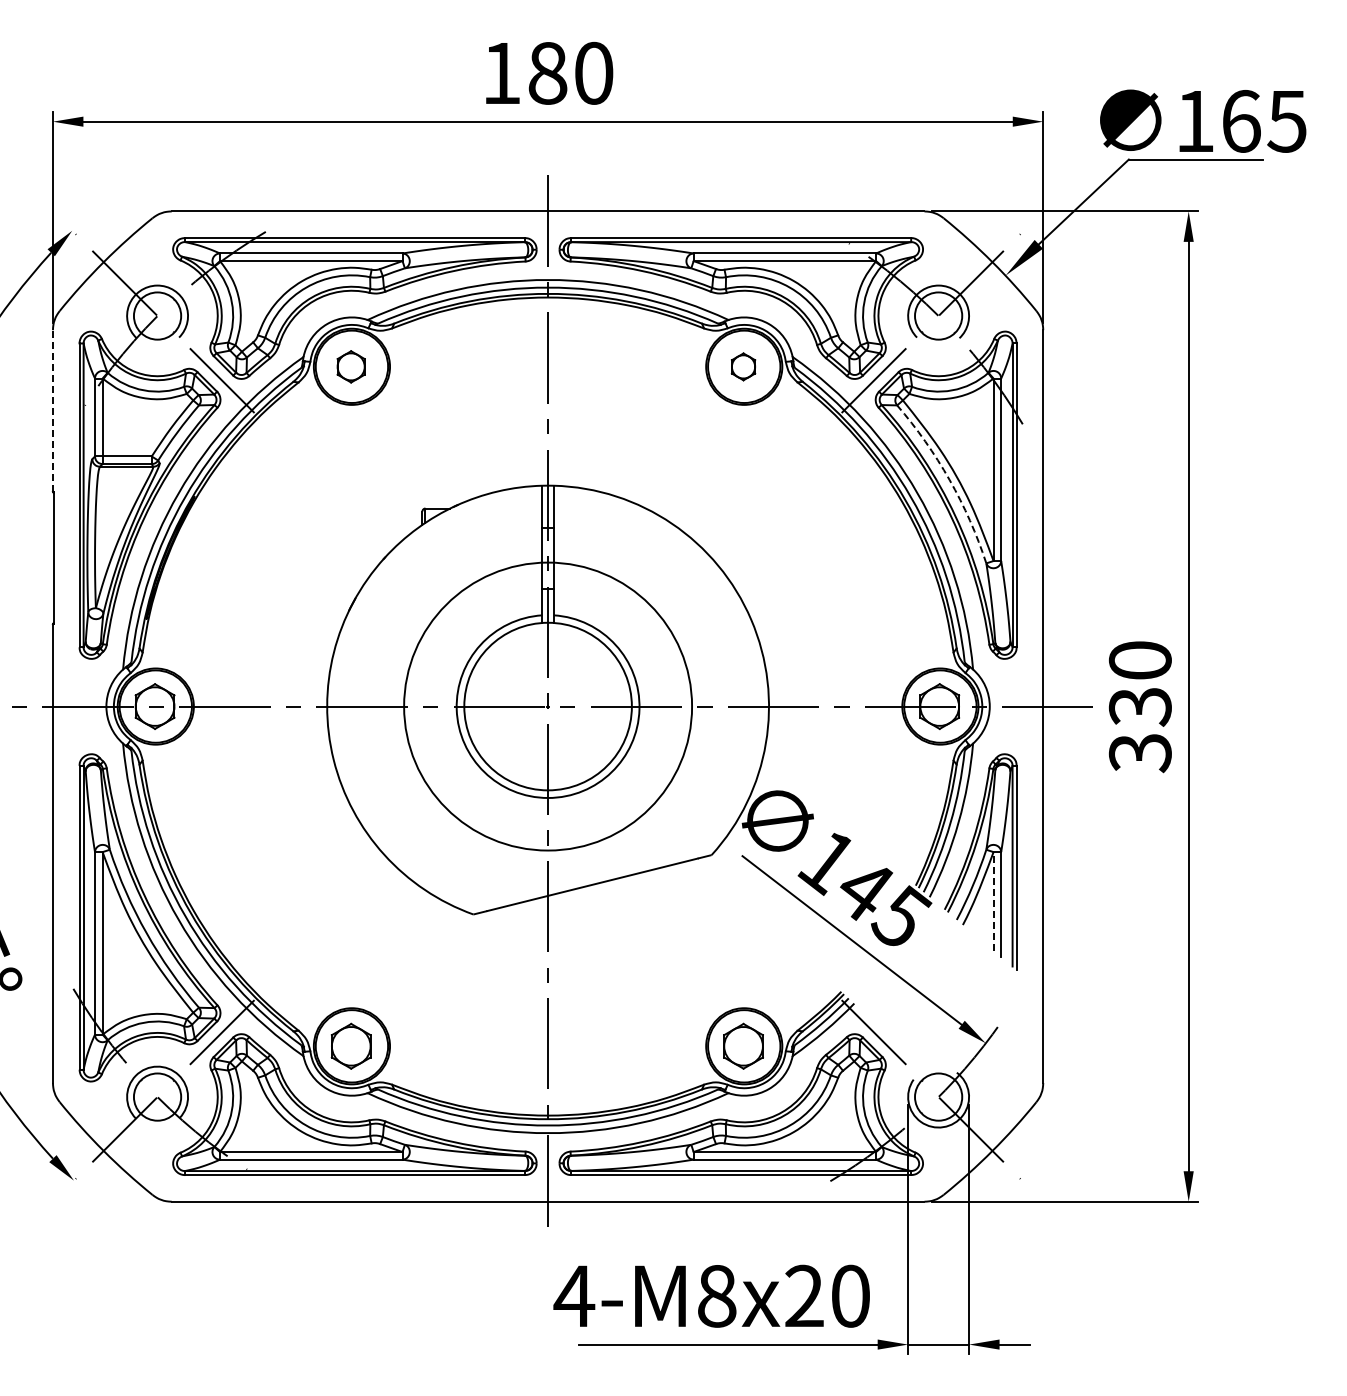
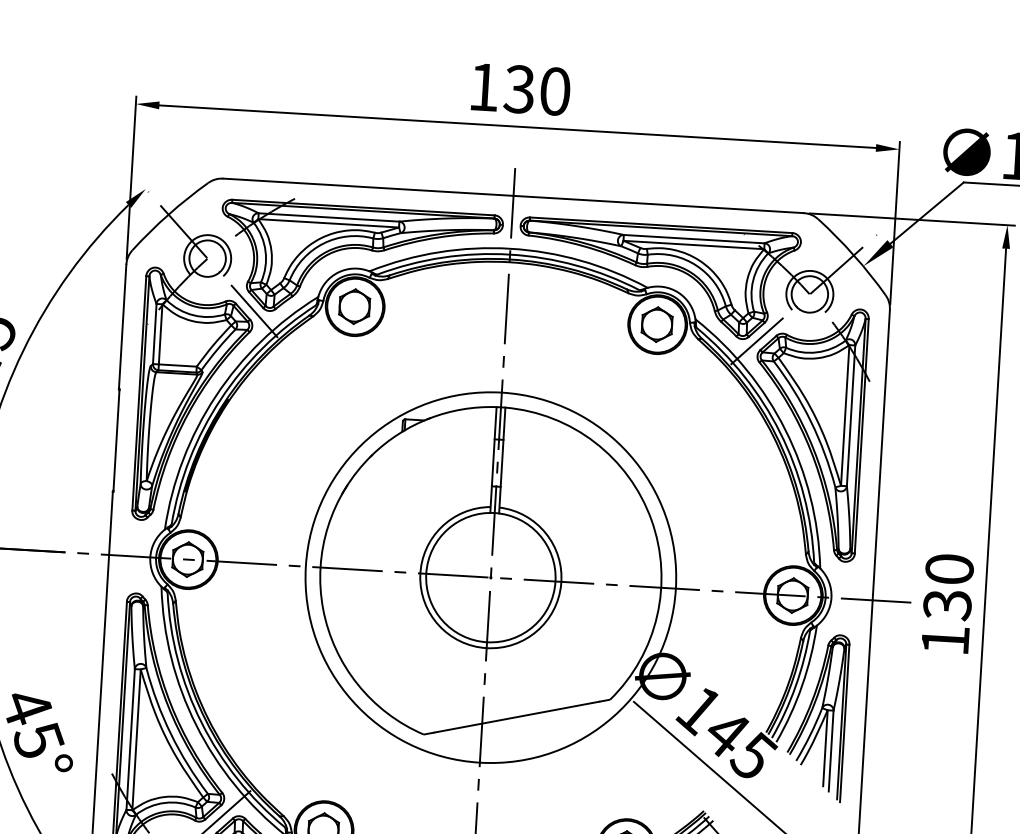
text: (547, 72) -> (519, 88), 180 -> 130
part: (350, 366) -> (354, 306), size x1.43
part: (743, 366) -> (657, 324), size x1.67
line: (52, 410) -> (122, 326), dashed -> solid
arc: (949, 479) -> (810, 420), dashed -> solid
circle: (548, 706) -> (491, 577), size x1.67
text: (1139, 753) -> (944, 640), 330 -> 130
line: (993, 900) -> (825, 747), dashed -> solid

